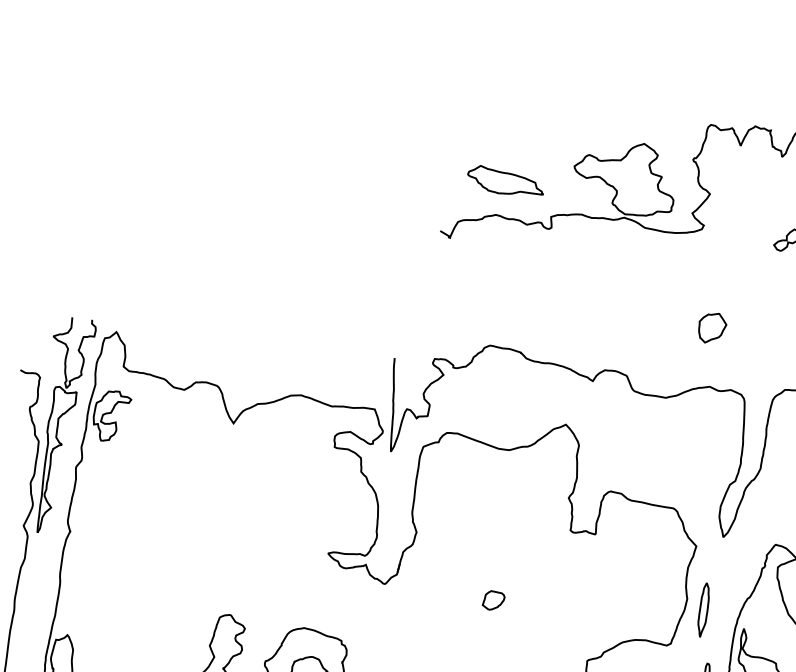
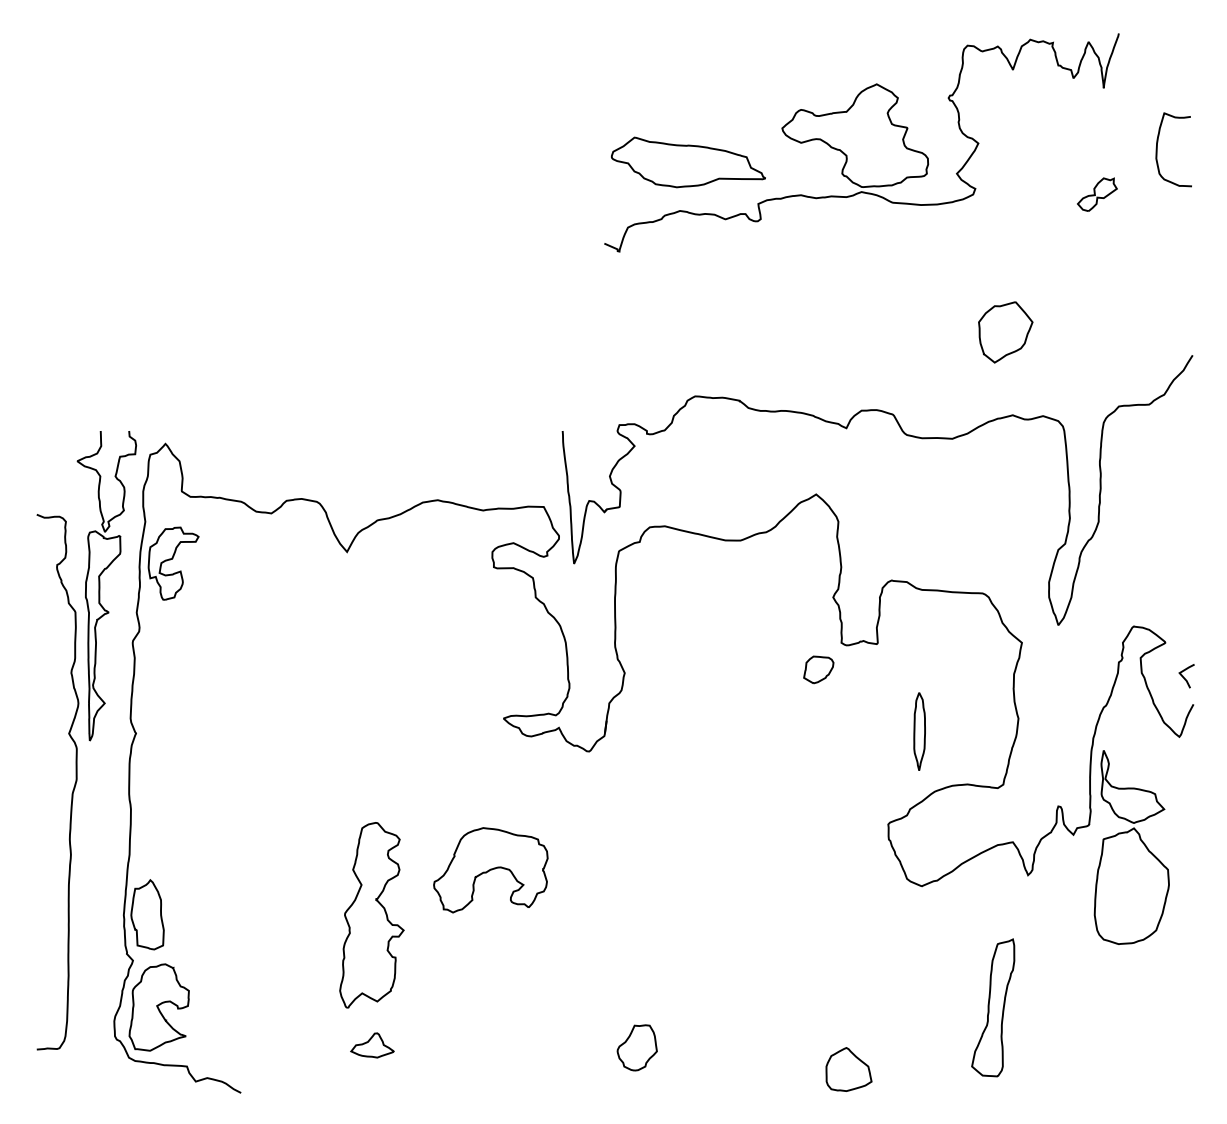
part: (505, 181) -> (687, 161), size x1.4
part: (712, 327) -> (1005, 331), size x1.4
part: (493, 600) -> (818, 669), moved
part: (703, 610) -> (919, 731), moved

